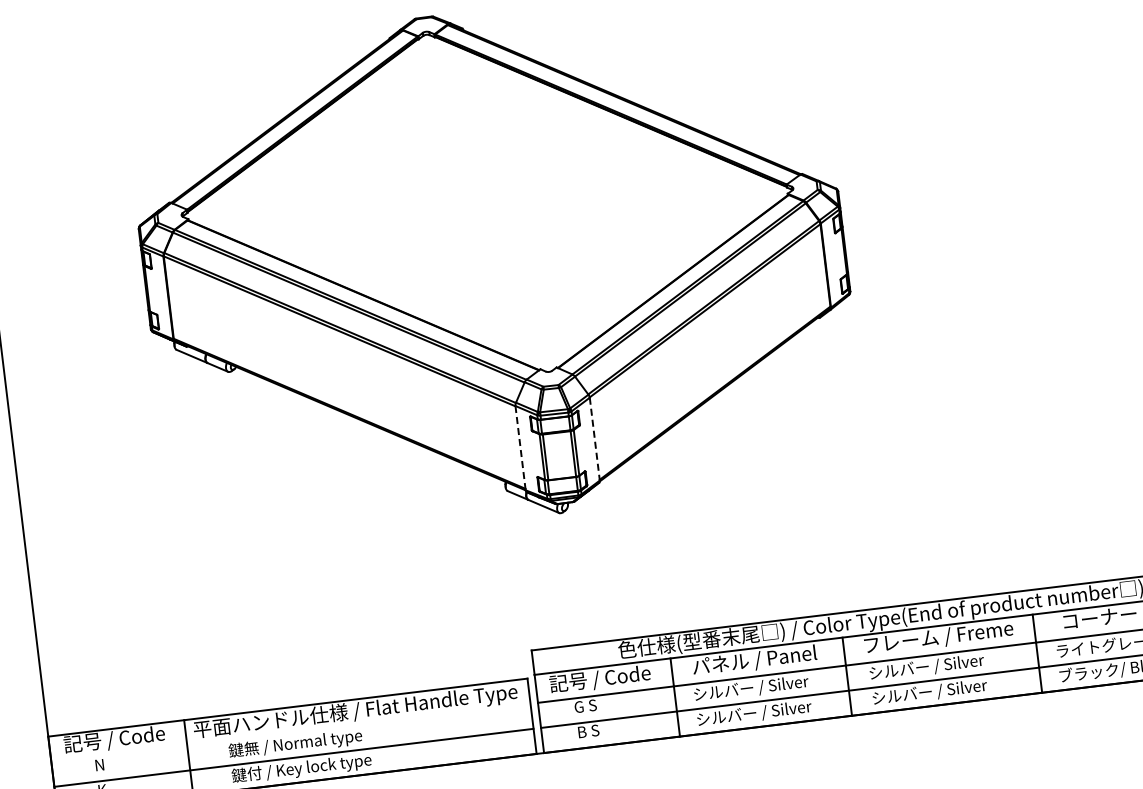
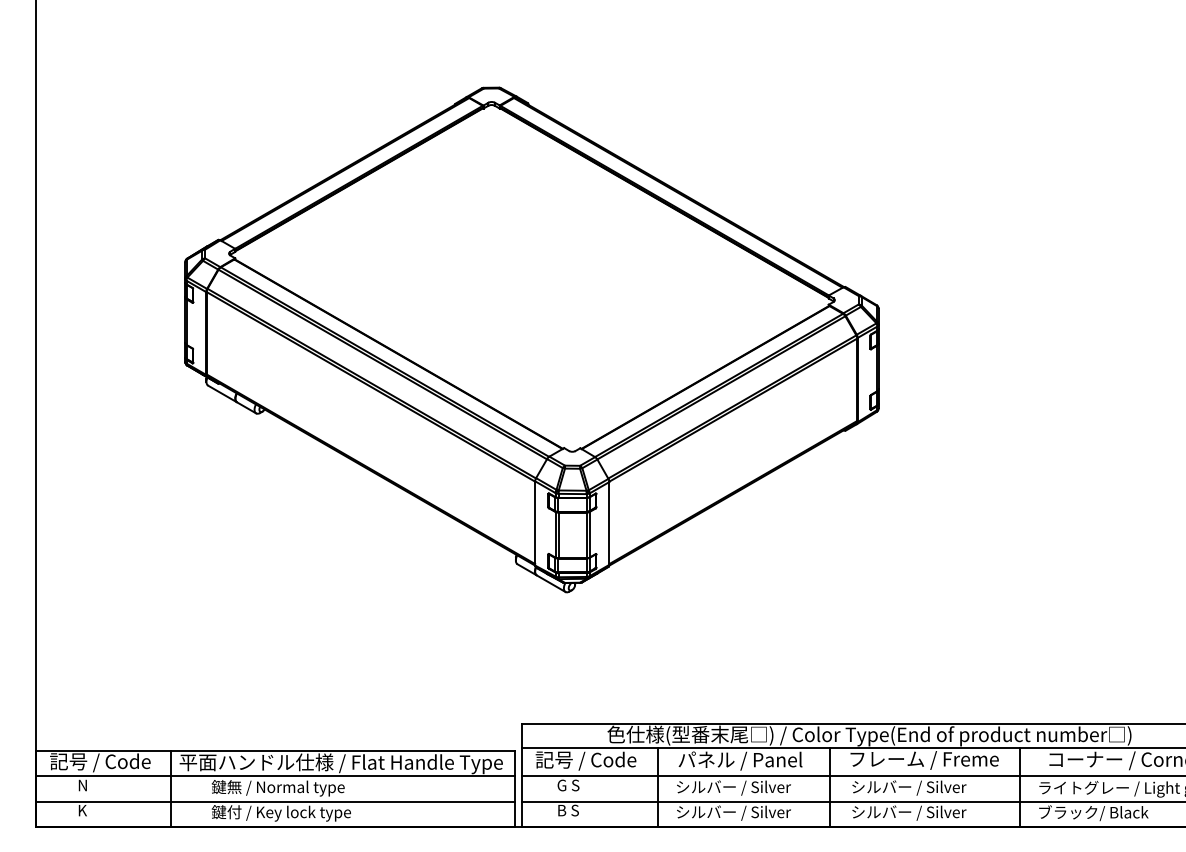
line: (594, 439) -> (609, 523), dashed -> solid
line: (520, 448) -> (535, 523), dashed -> solid
line: (290, 732) -> (274, 776), added

